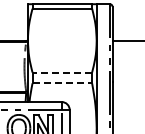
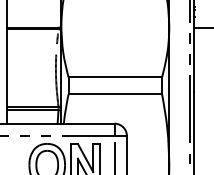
line: (62, 72) -> (115, 77), dashed -> solid
line: (62, 83) -> (115, 94), dashed -> solid

